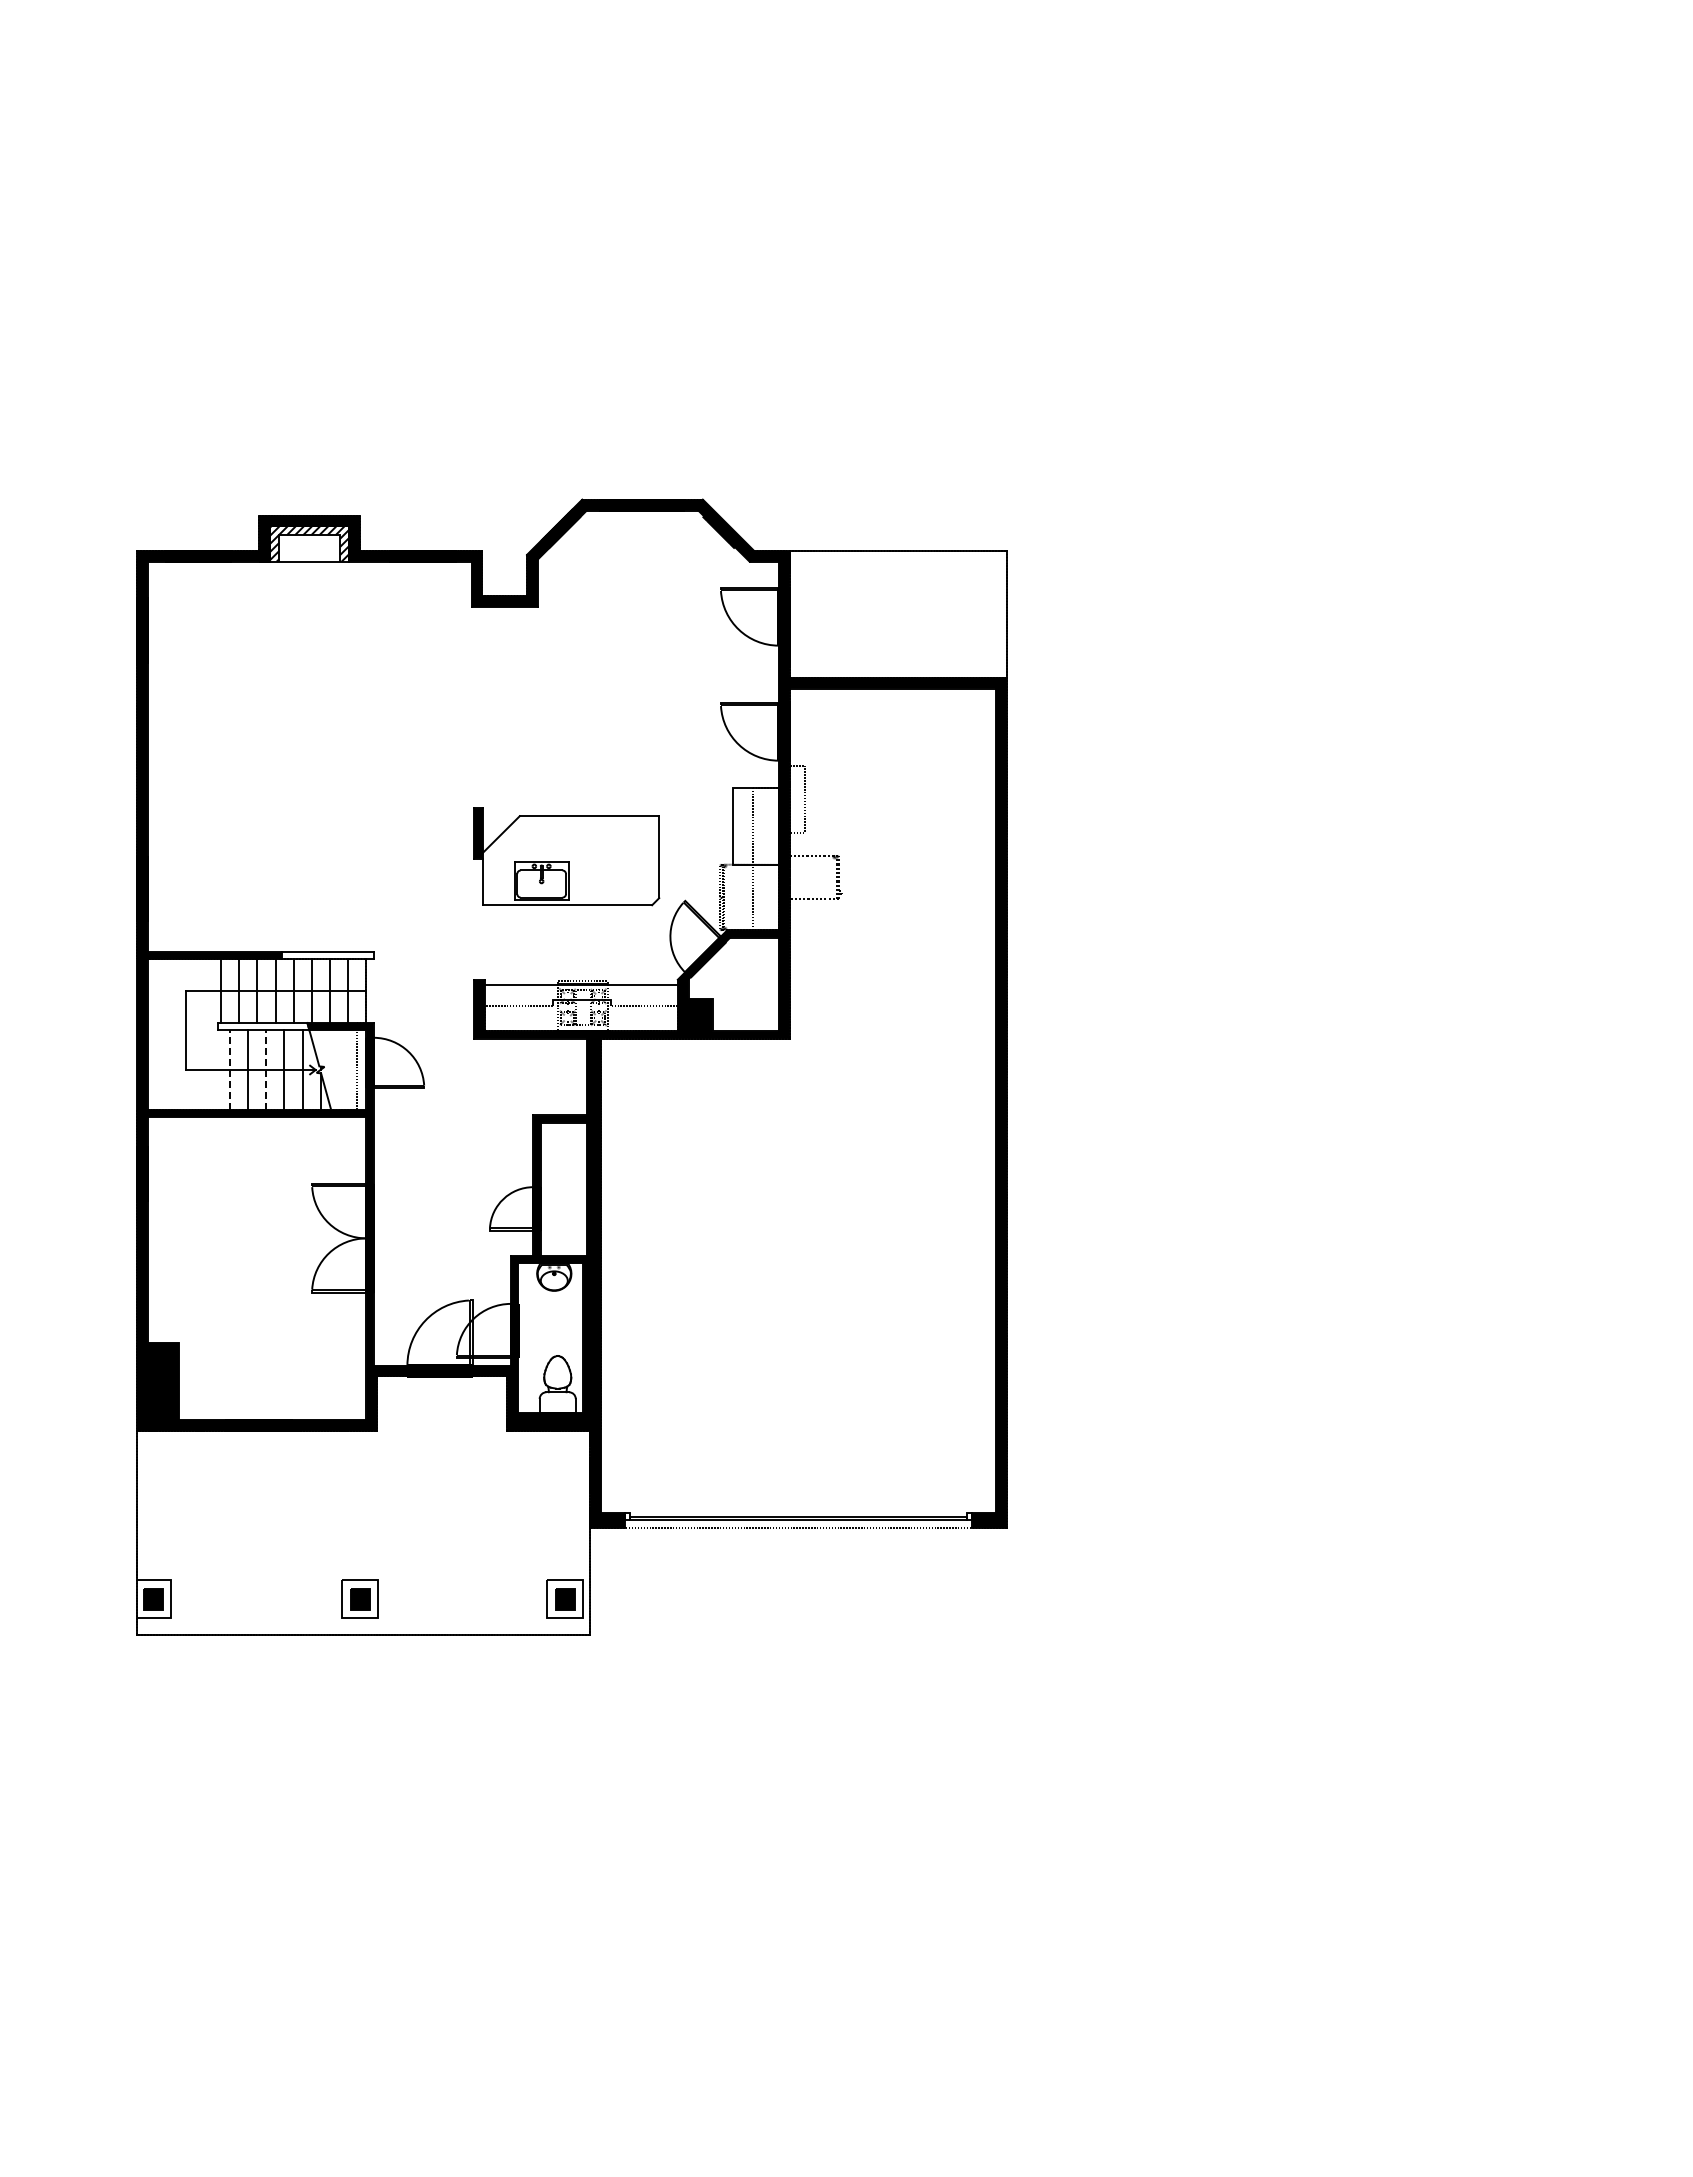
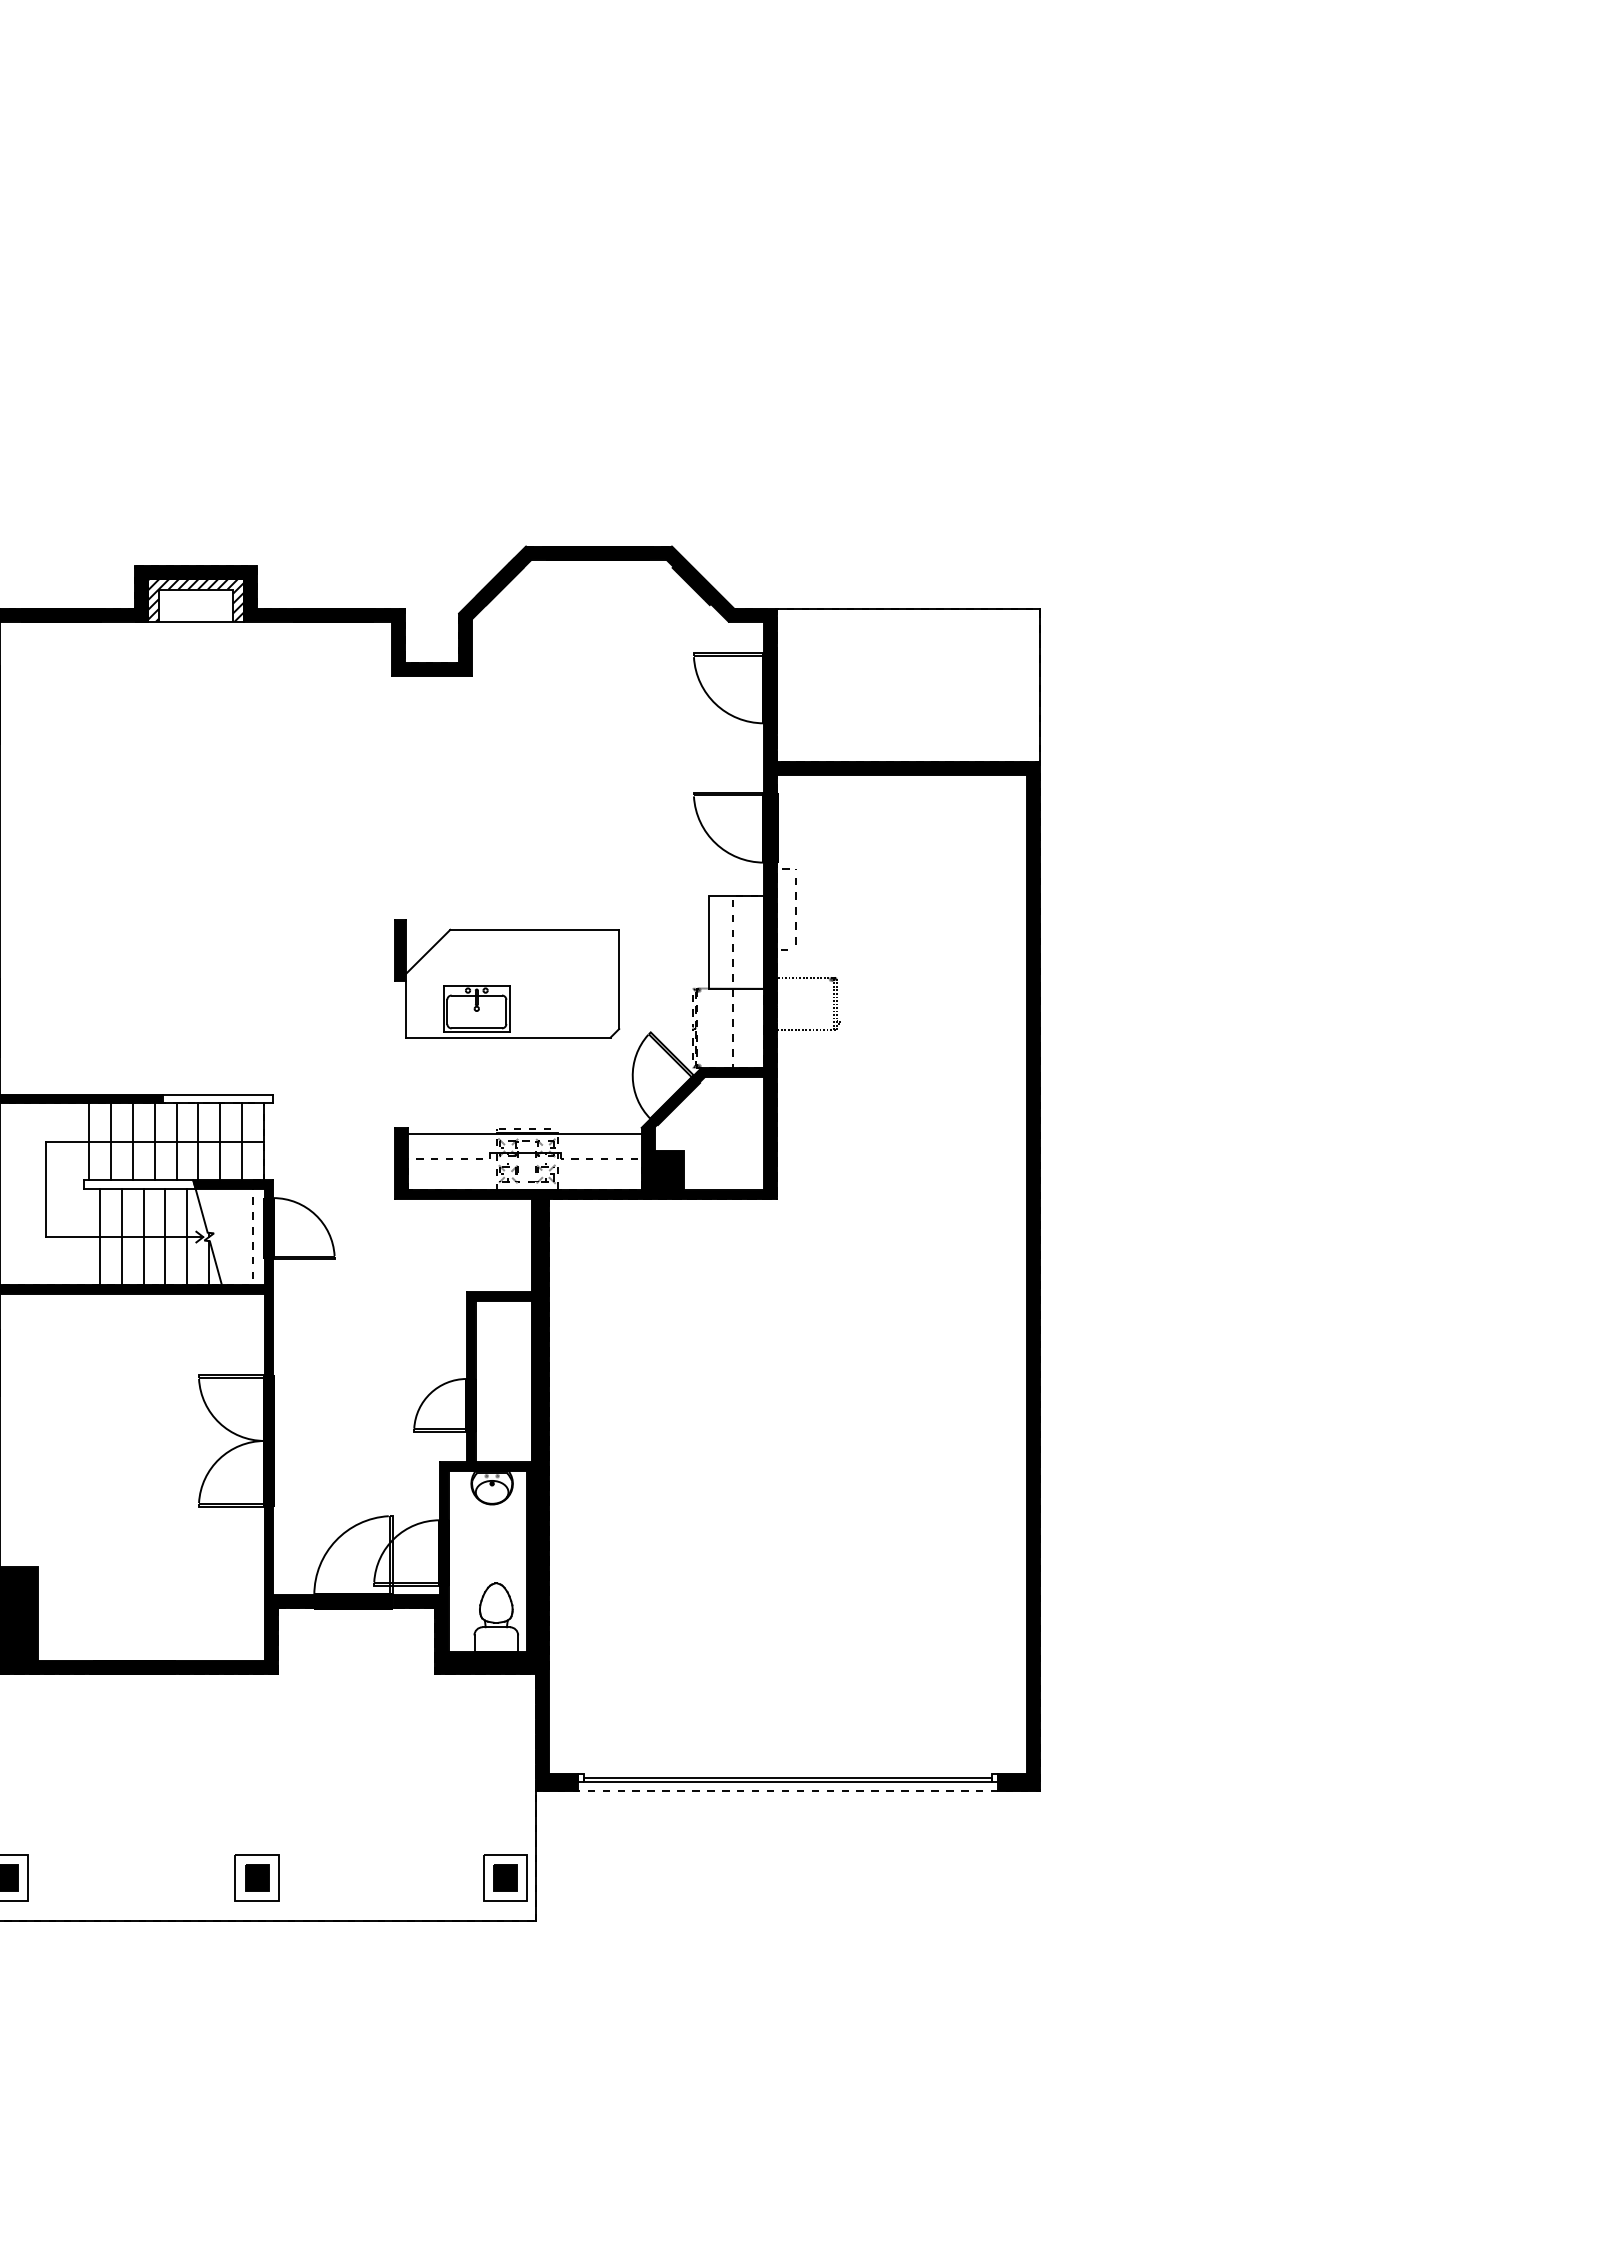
line: (230, 1069) -> (100, 1236), dashed -> solid
line: (266, 1069) -> (143, 1236), dashed -> solid

